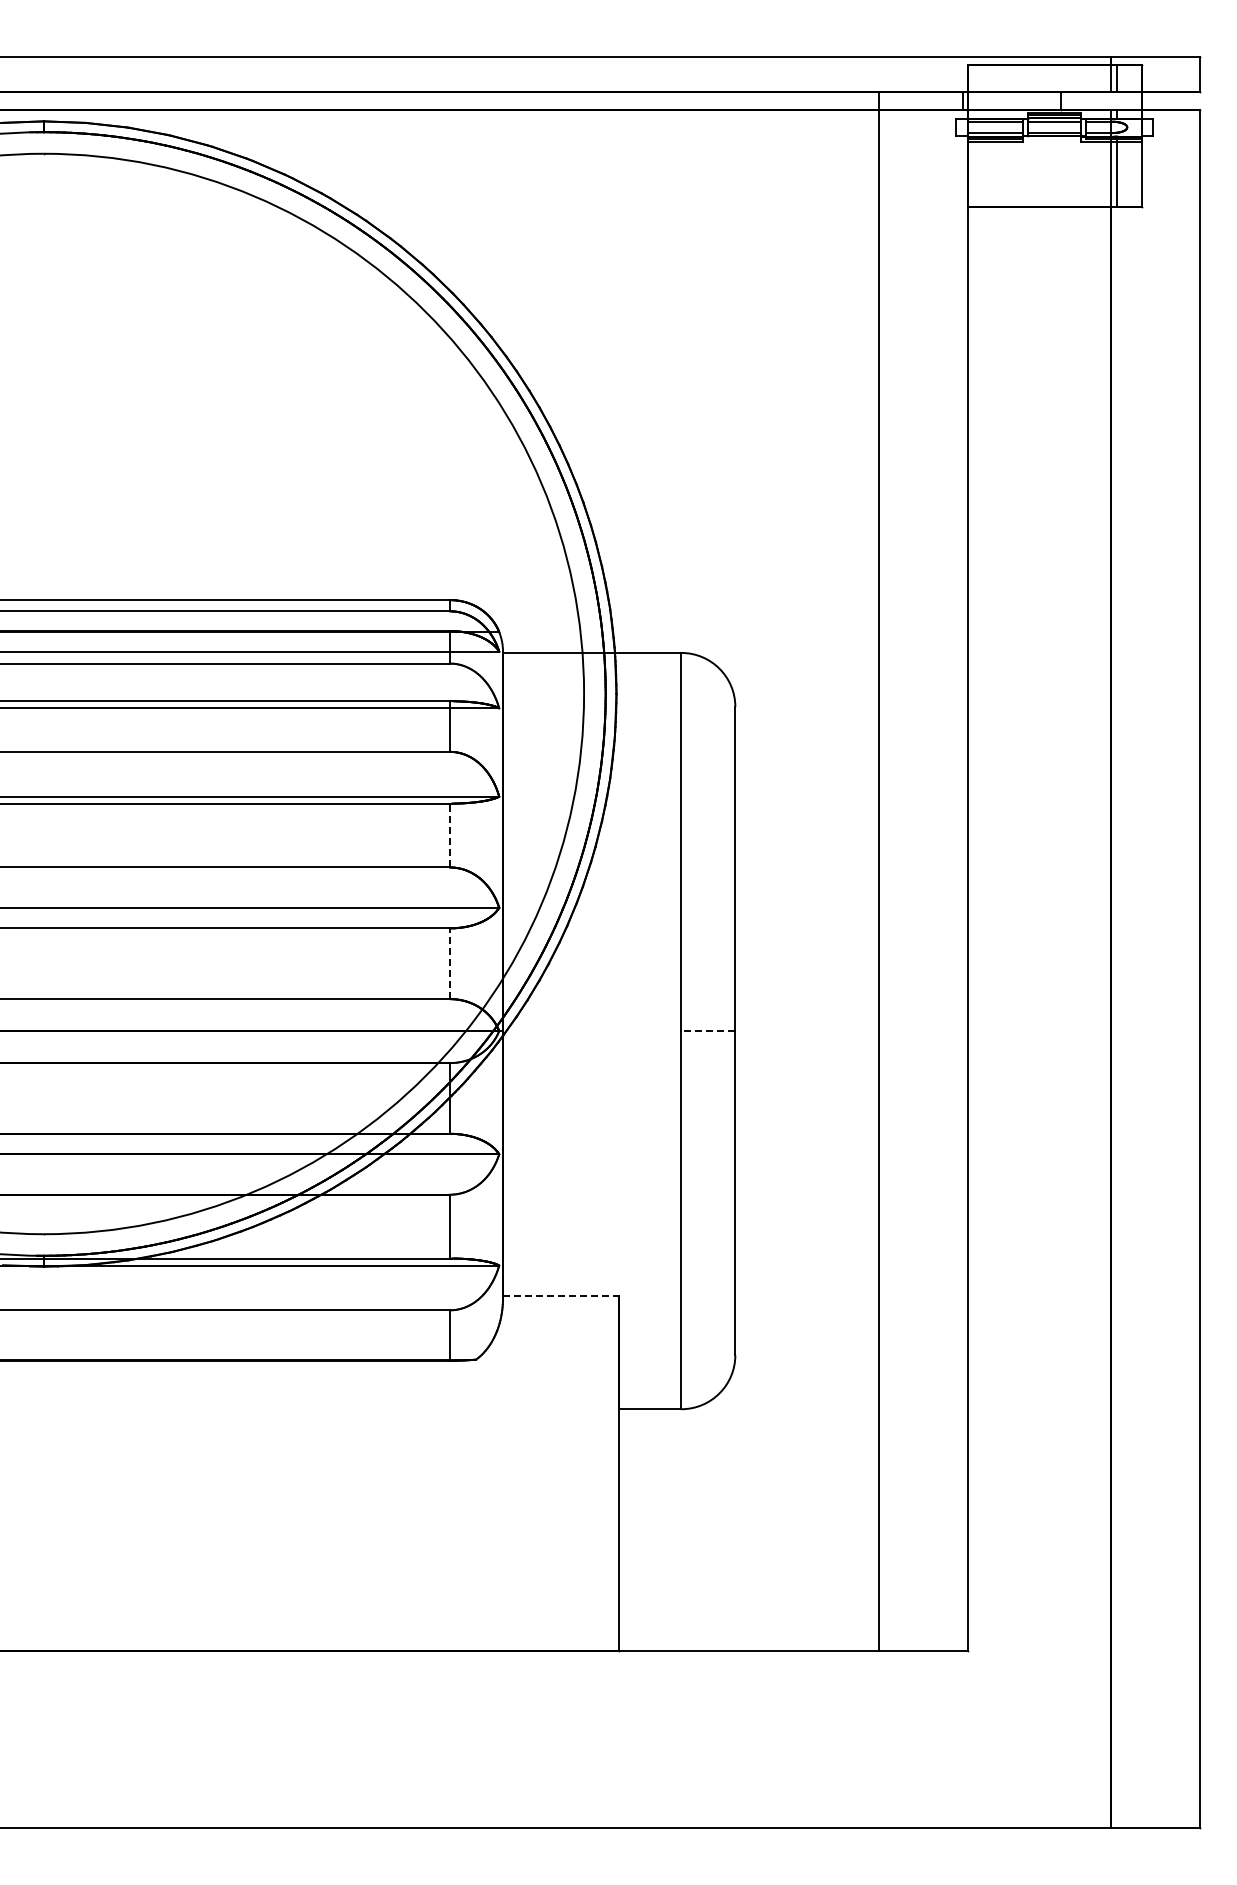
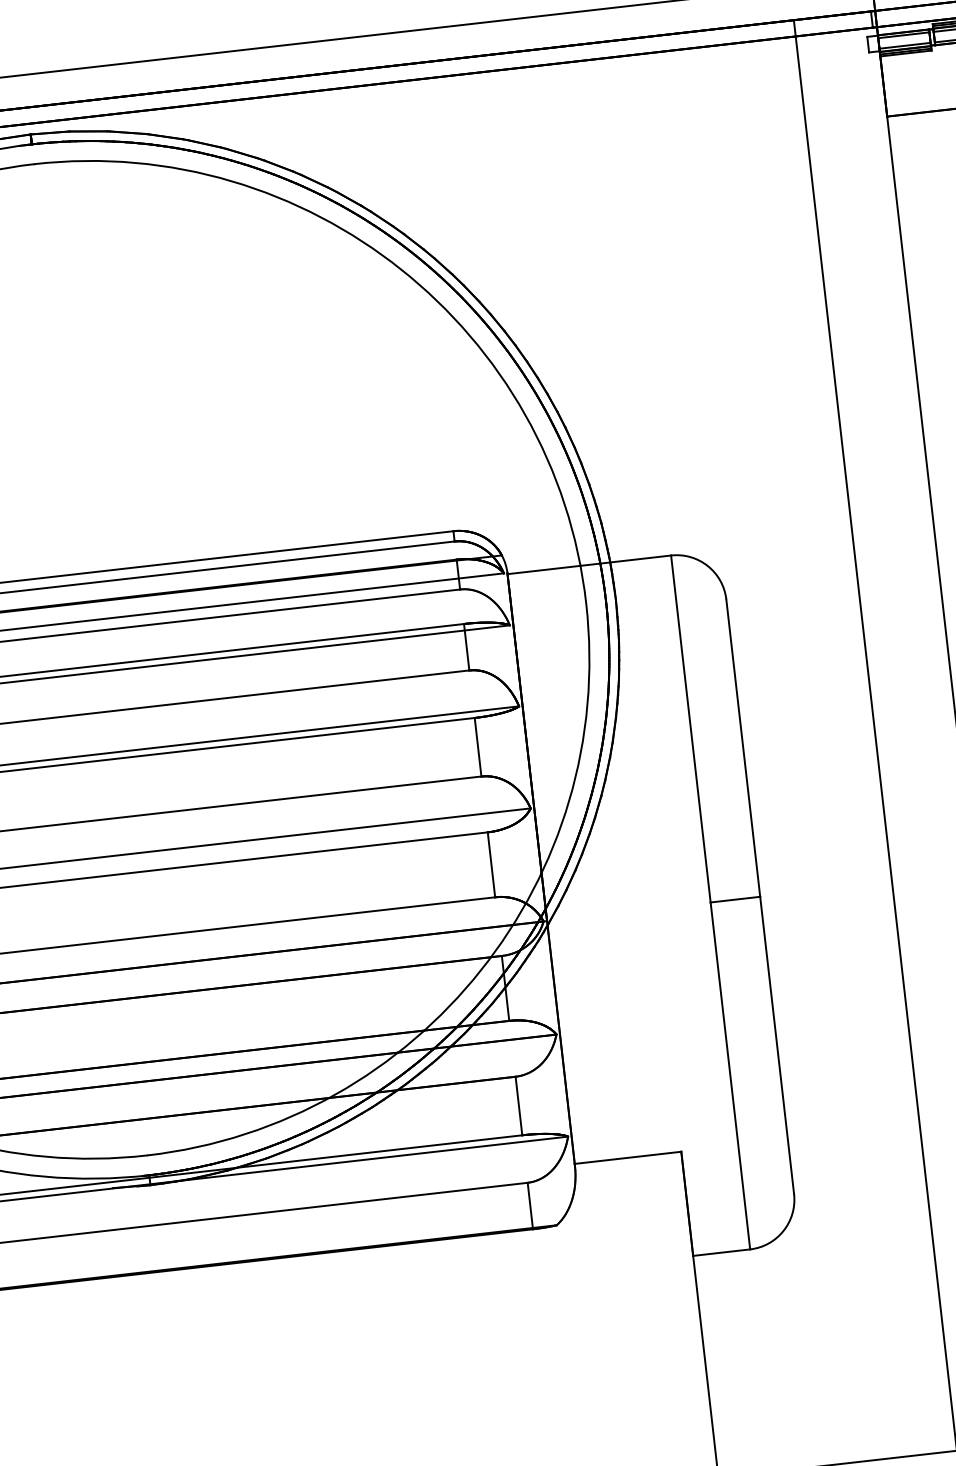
line: (450, 835) -> (478, 747), dashed -> solid
line: (450, 963) -> (491, 864), dashed -> solid
line: (707, 1031) -> (734, 900), dashed -> solid
line: (561, 1295) -> (628, 1157), dashed -> solid

